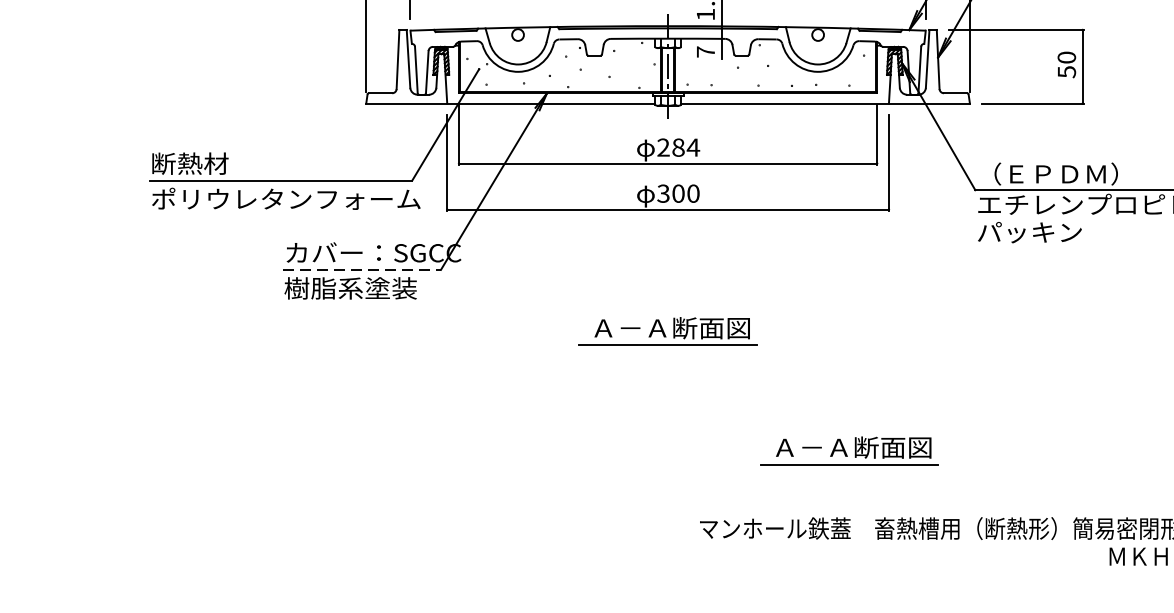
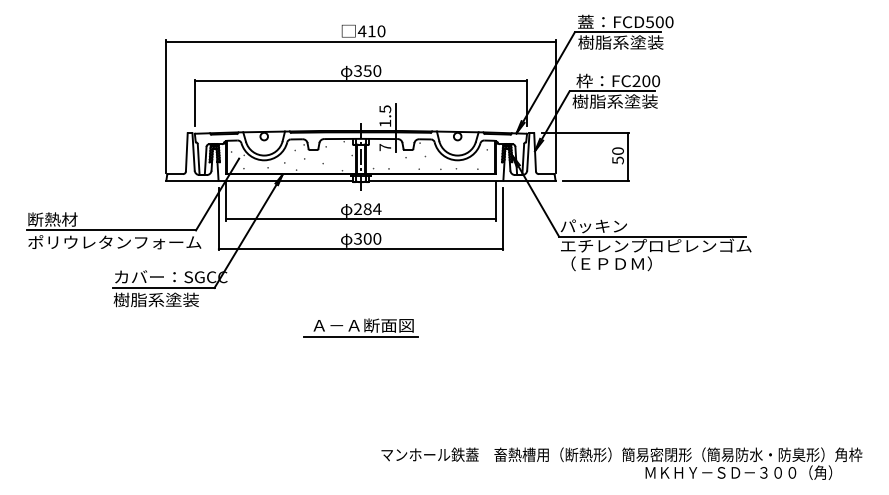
text: (1047, 172) -> (605, 225), （ＥＰＤＭ） -> パッキン
text: (1047, 231) -> (605, 263), パッキン -> （ＥＰＤＭ）
line: (361, 269) -> (163, 287), dashed -> solid
part: (848, 450) -> (477, 404), removed

